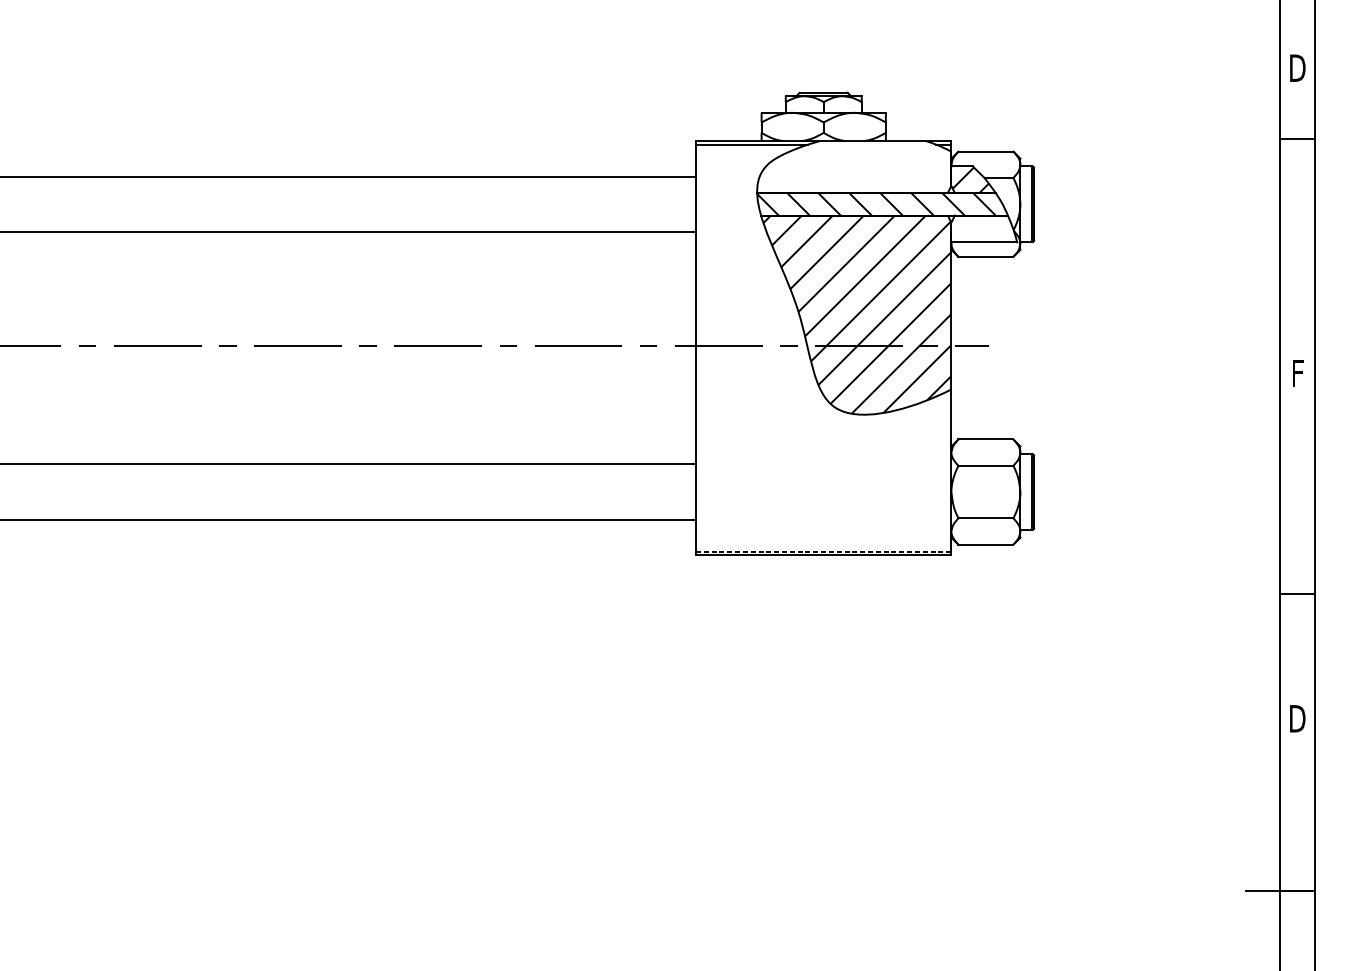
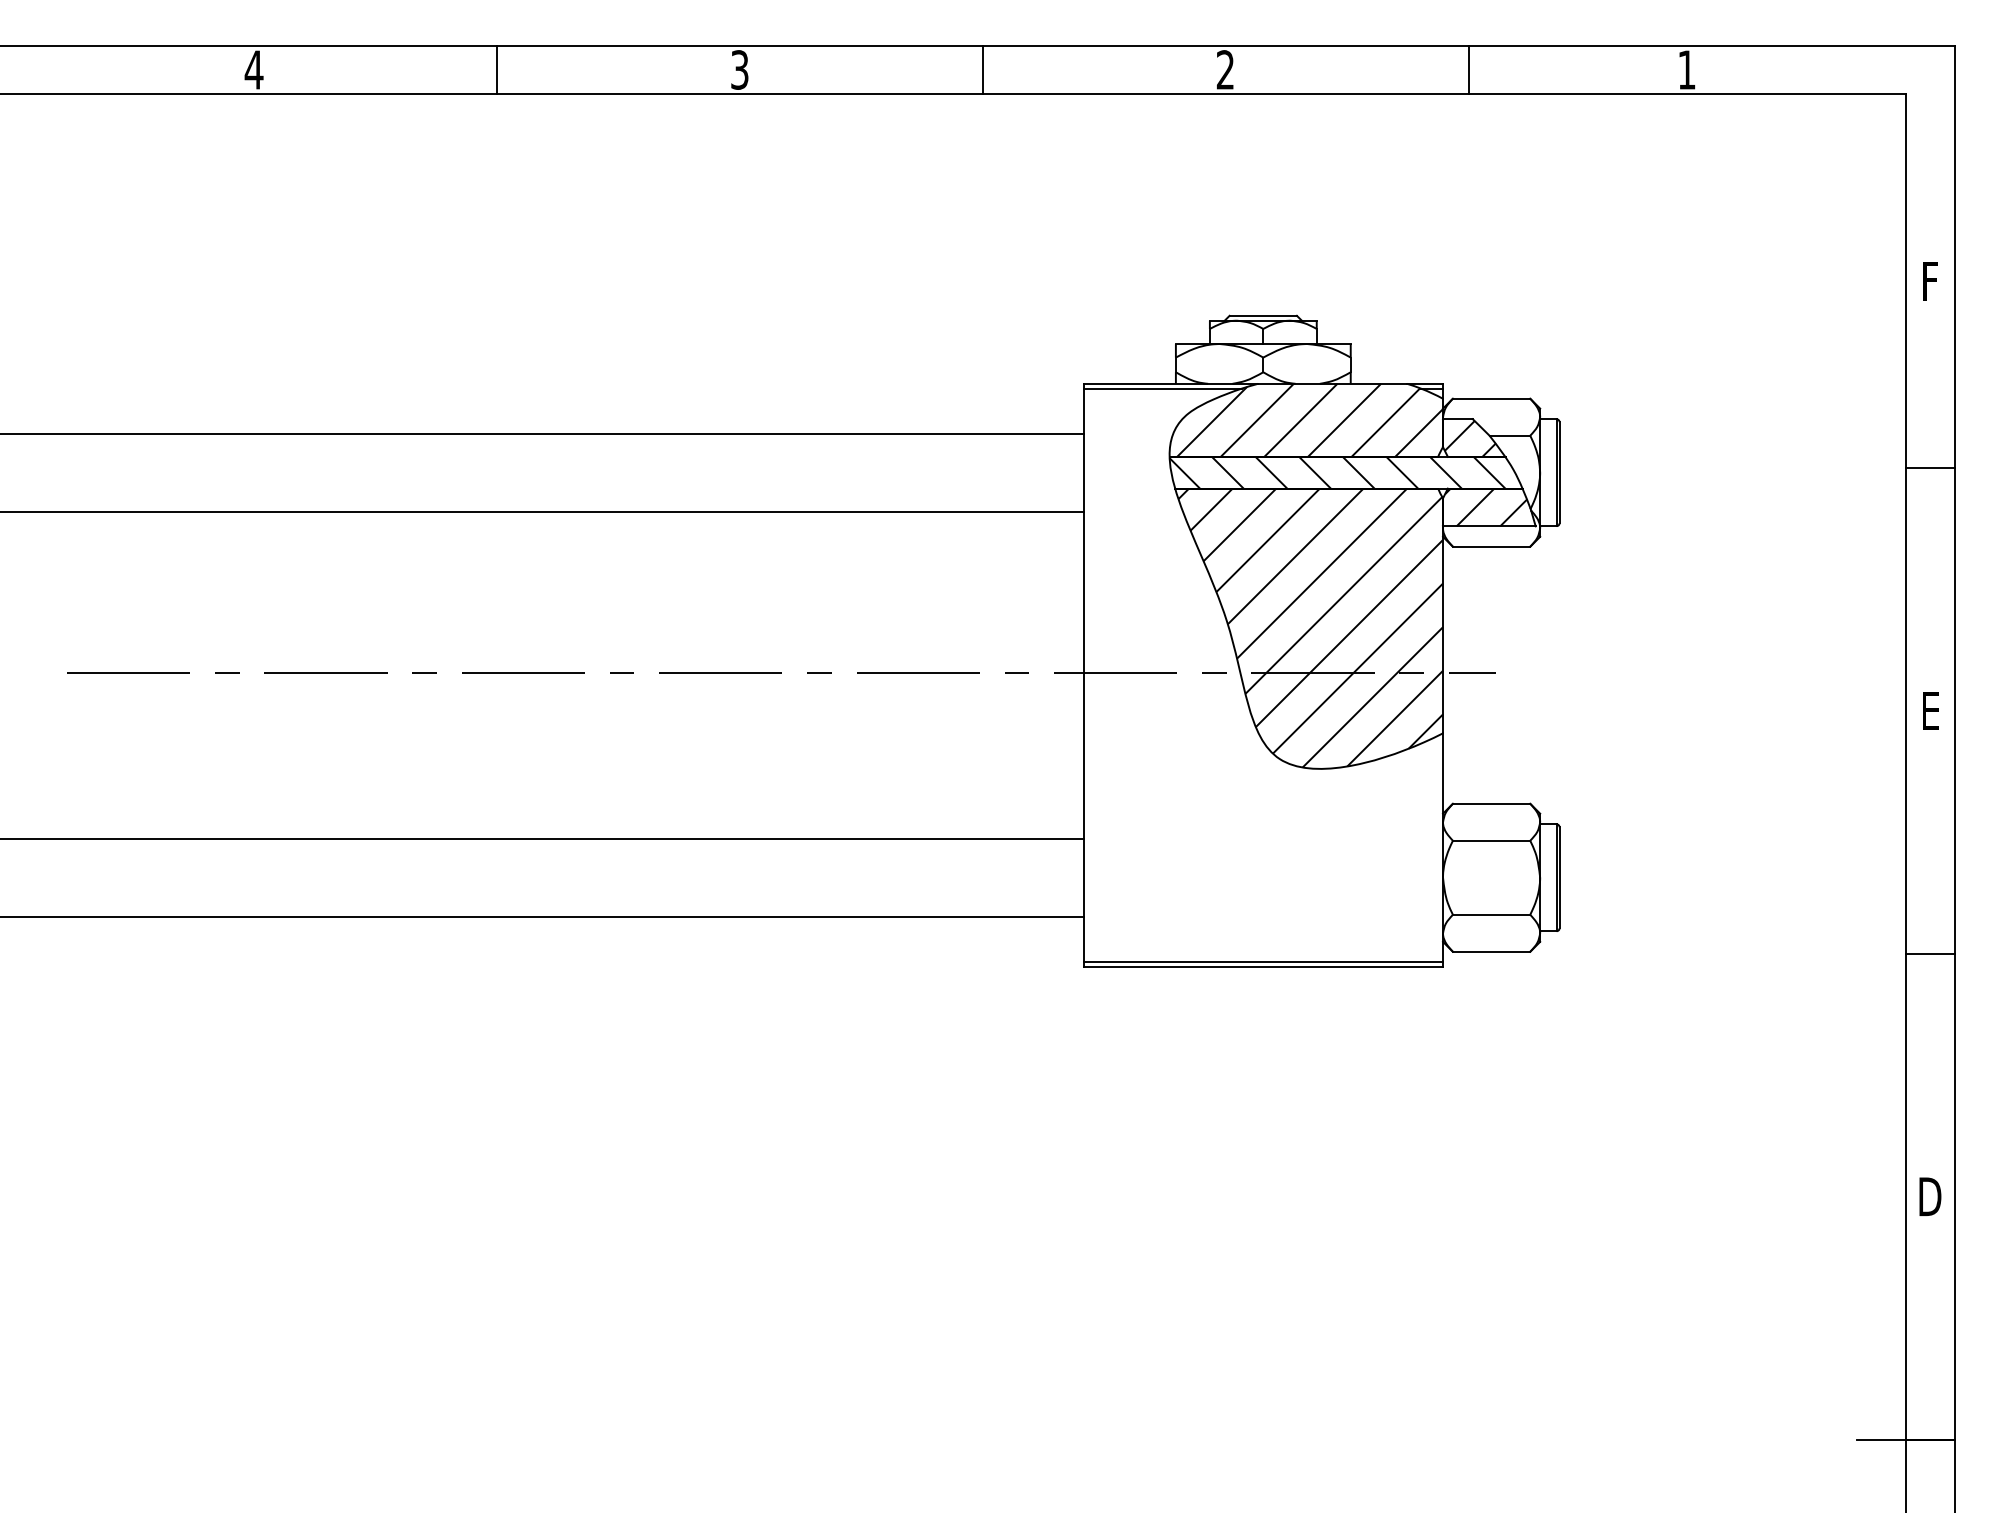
text: (1297, 68) -> (1930, 281), D -> F
line: (1297, 139) -> (1929, 468), moved
hatch: (857, 166) -> (1310, 419), added
hatch: (982, 228) -> (1486, 507), added
text: (1297, 373) -> (1930, 710), F -> E
line: (823, 551) -> (1263, 961), dashed -> solid
line: (1297, 593) -> (1929, 953), moved

